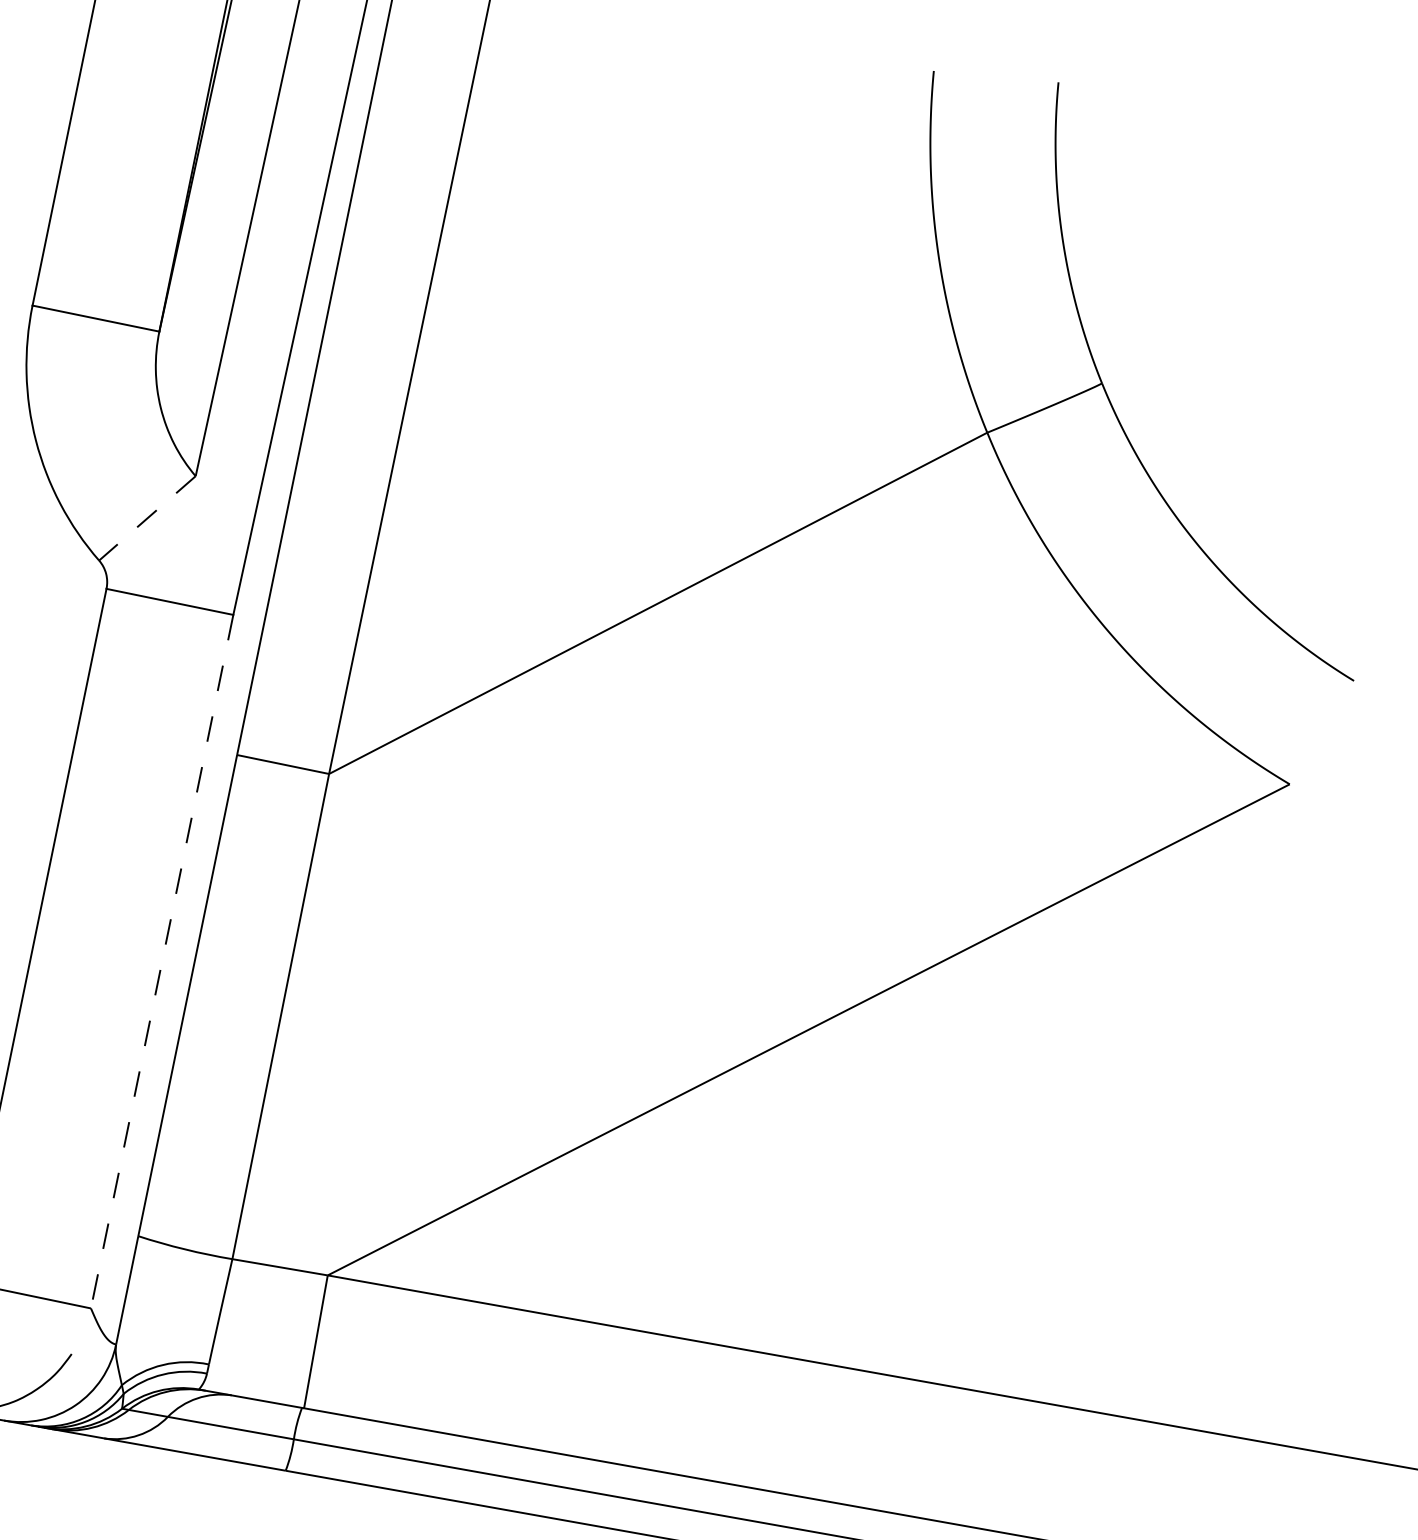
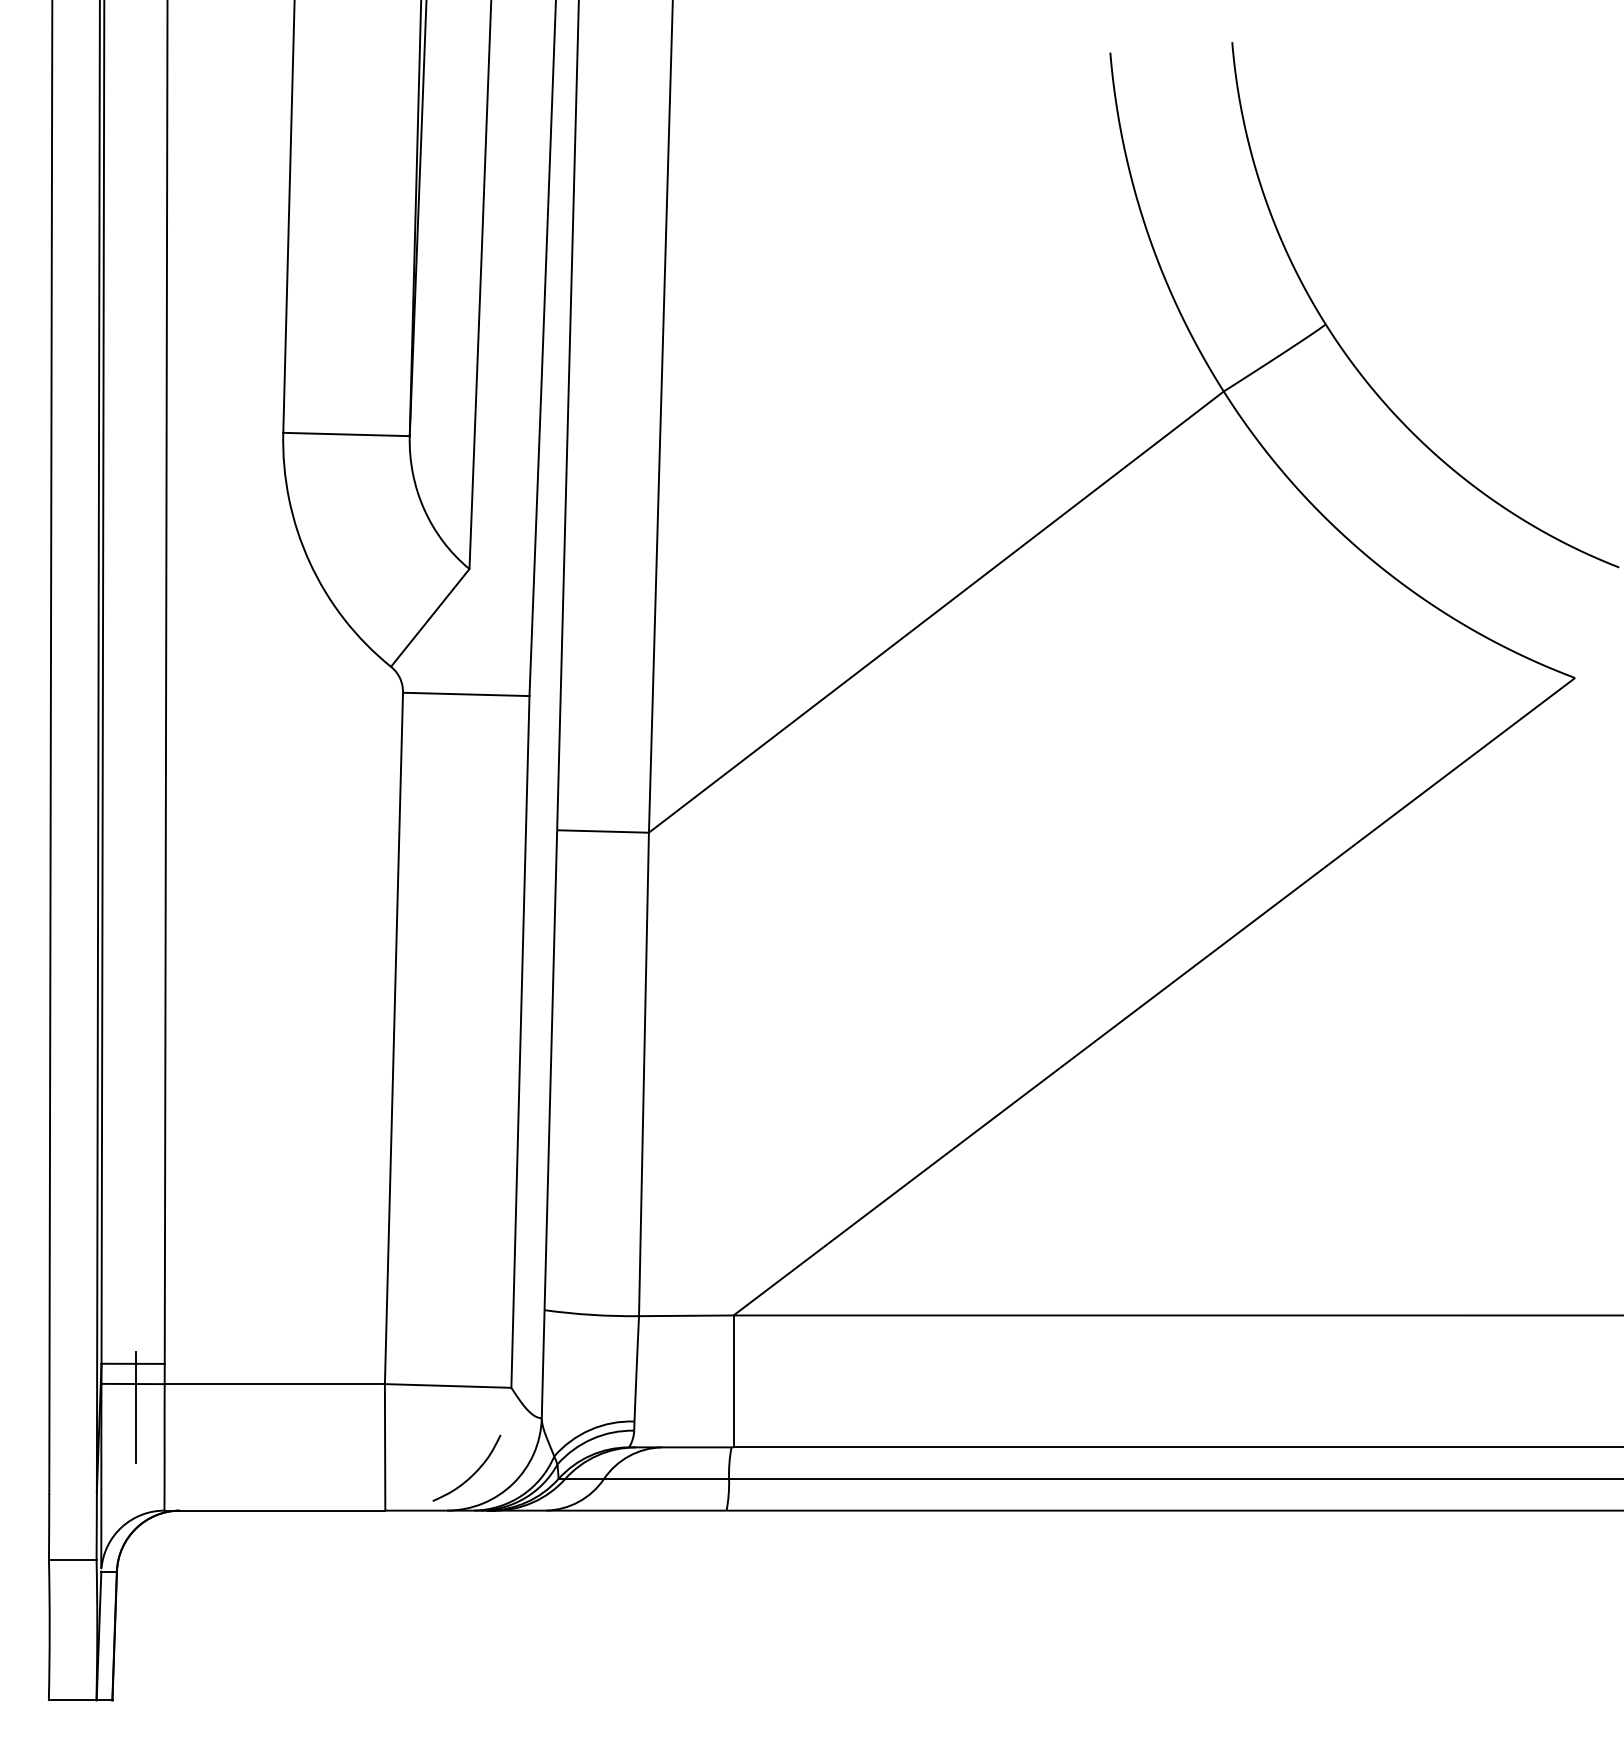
line: (147, 518) -> (430, 617), dashed -> solid
line: (162, 961) -> (520, 1041), dashed -> solid

